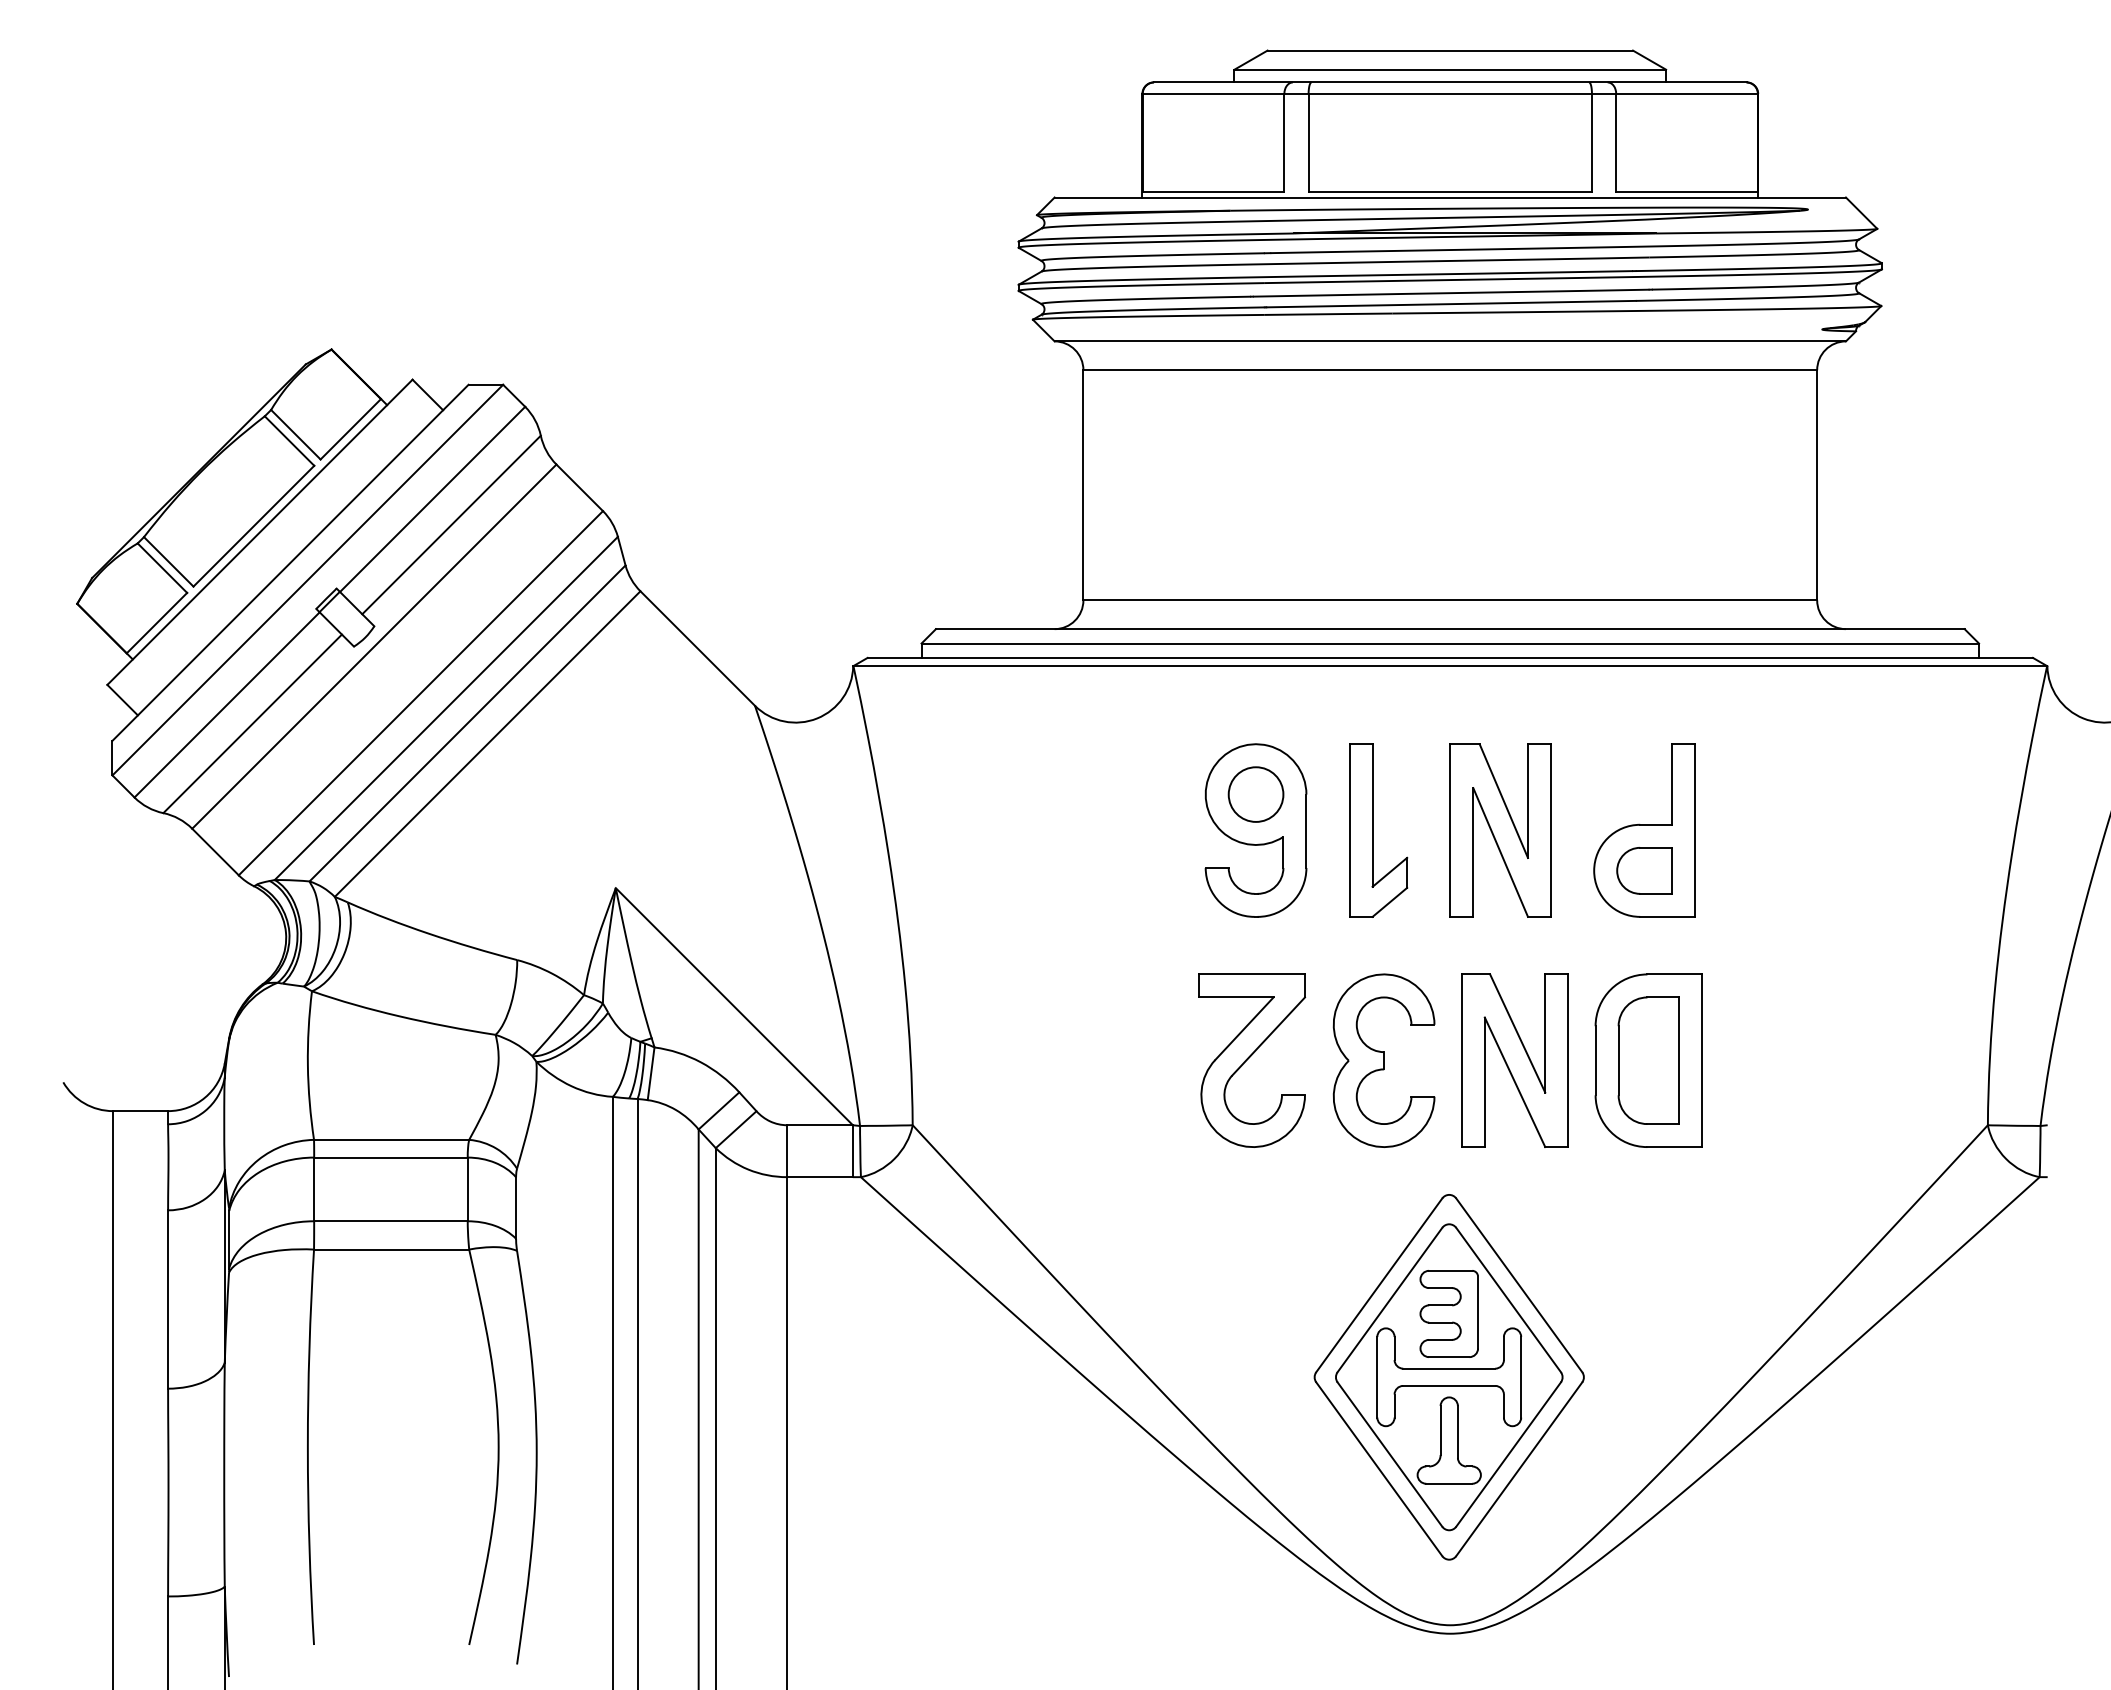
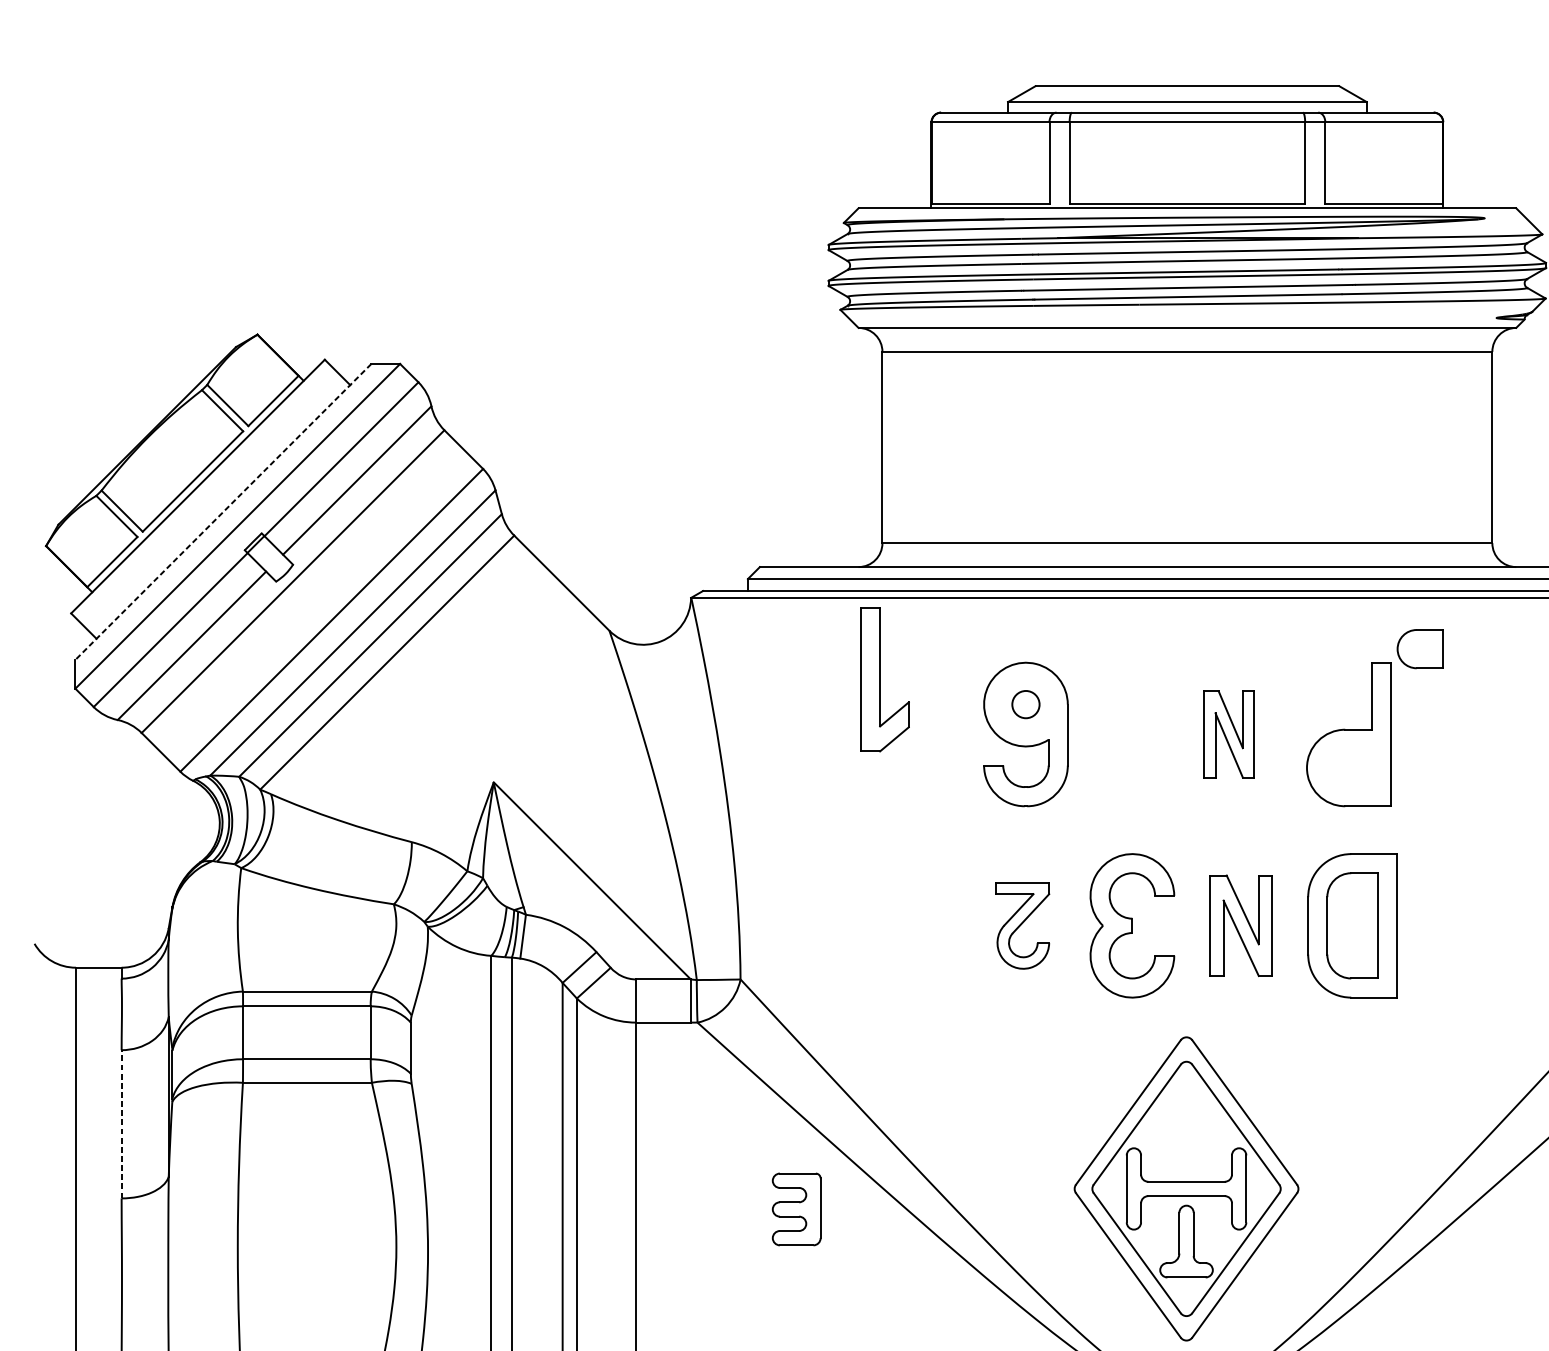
line: (290, 562) -> (223, 511), solid -> dashed
circle: (1255, 794) -> (1025, 704), size x0.6
part: (1378, 830) -> (885, 679), moved
part: (1500, 830) -> (1229, 734), size x0.6
part: (1644, 870) -> (1420, 648), moved
part: (1252, 1060) -> (1022, 925), size x0.6
part: (1514, 1060) -> (1240, 925), size x0.7
line: (168, 1299) -> (121, 1124), solid -> dashed
part: (1448, 1313) -> (796, 1209), moved

